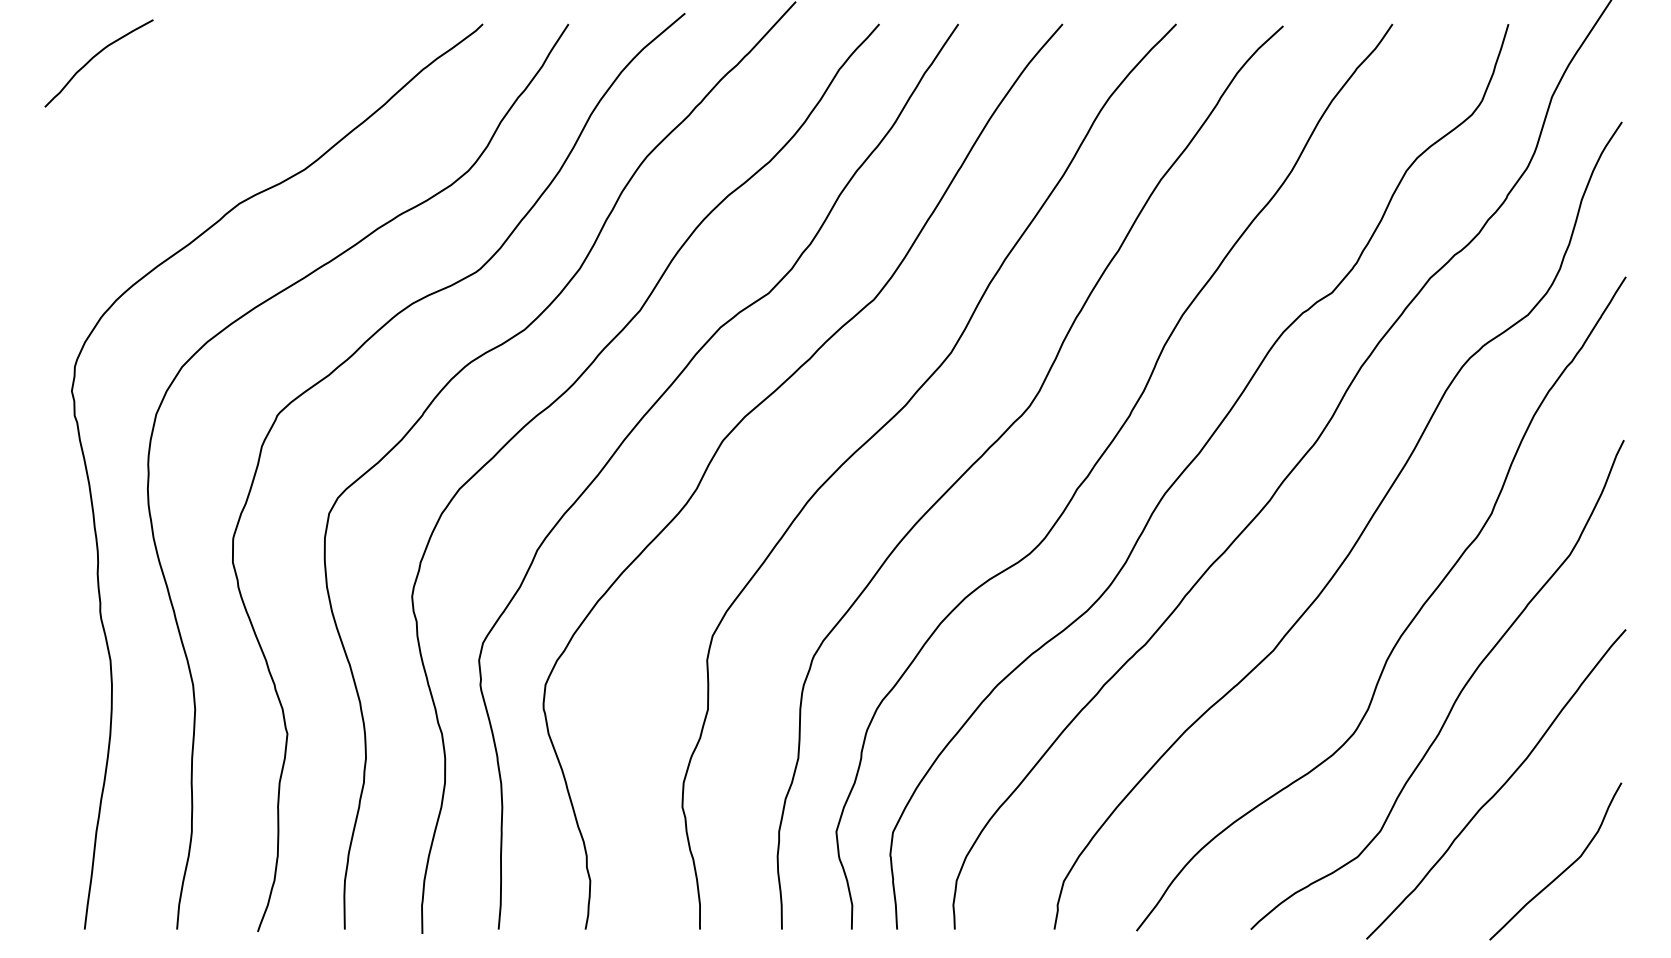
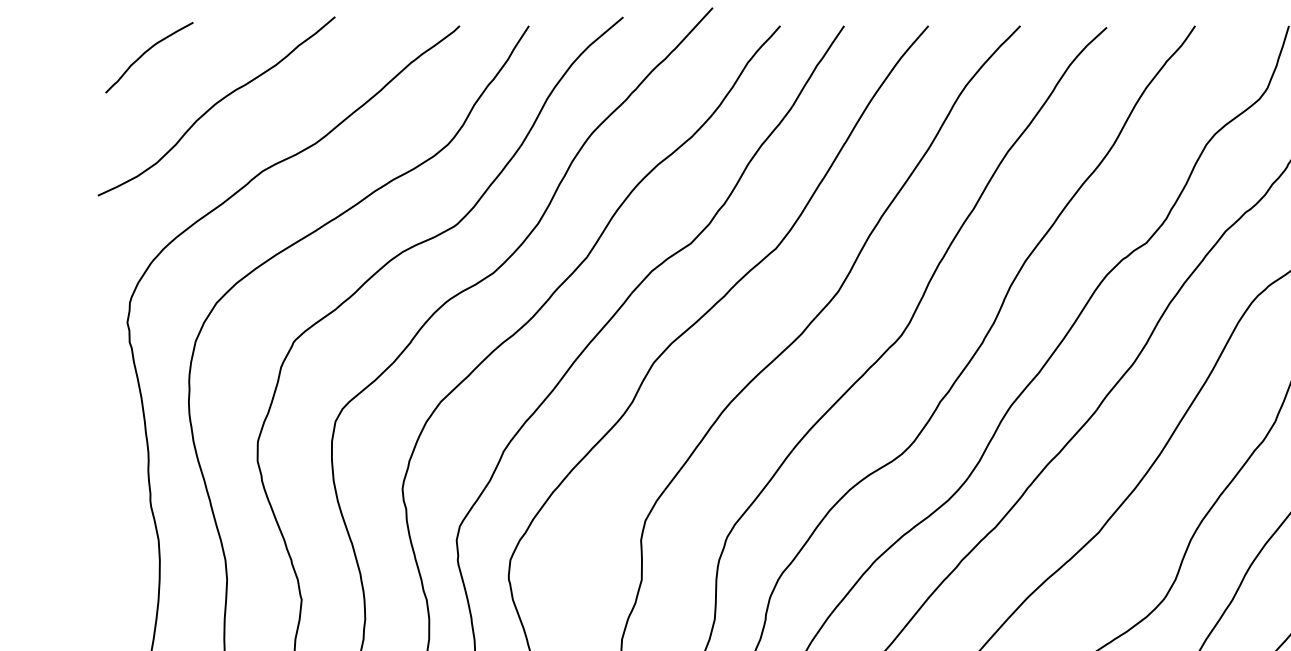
curve: (181, 121) -> (216, 104), added

